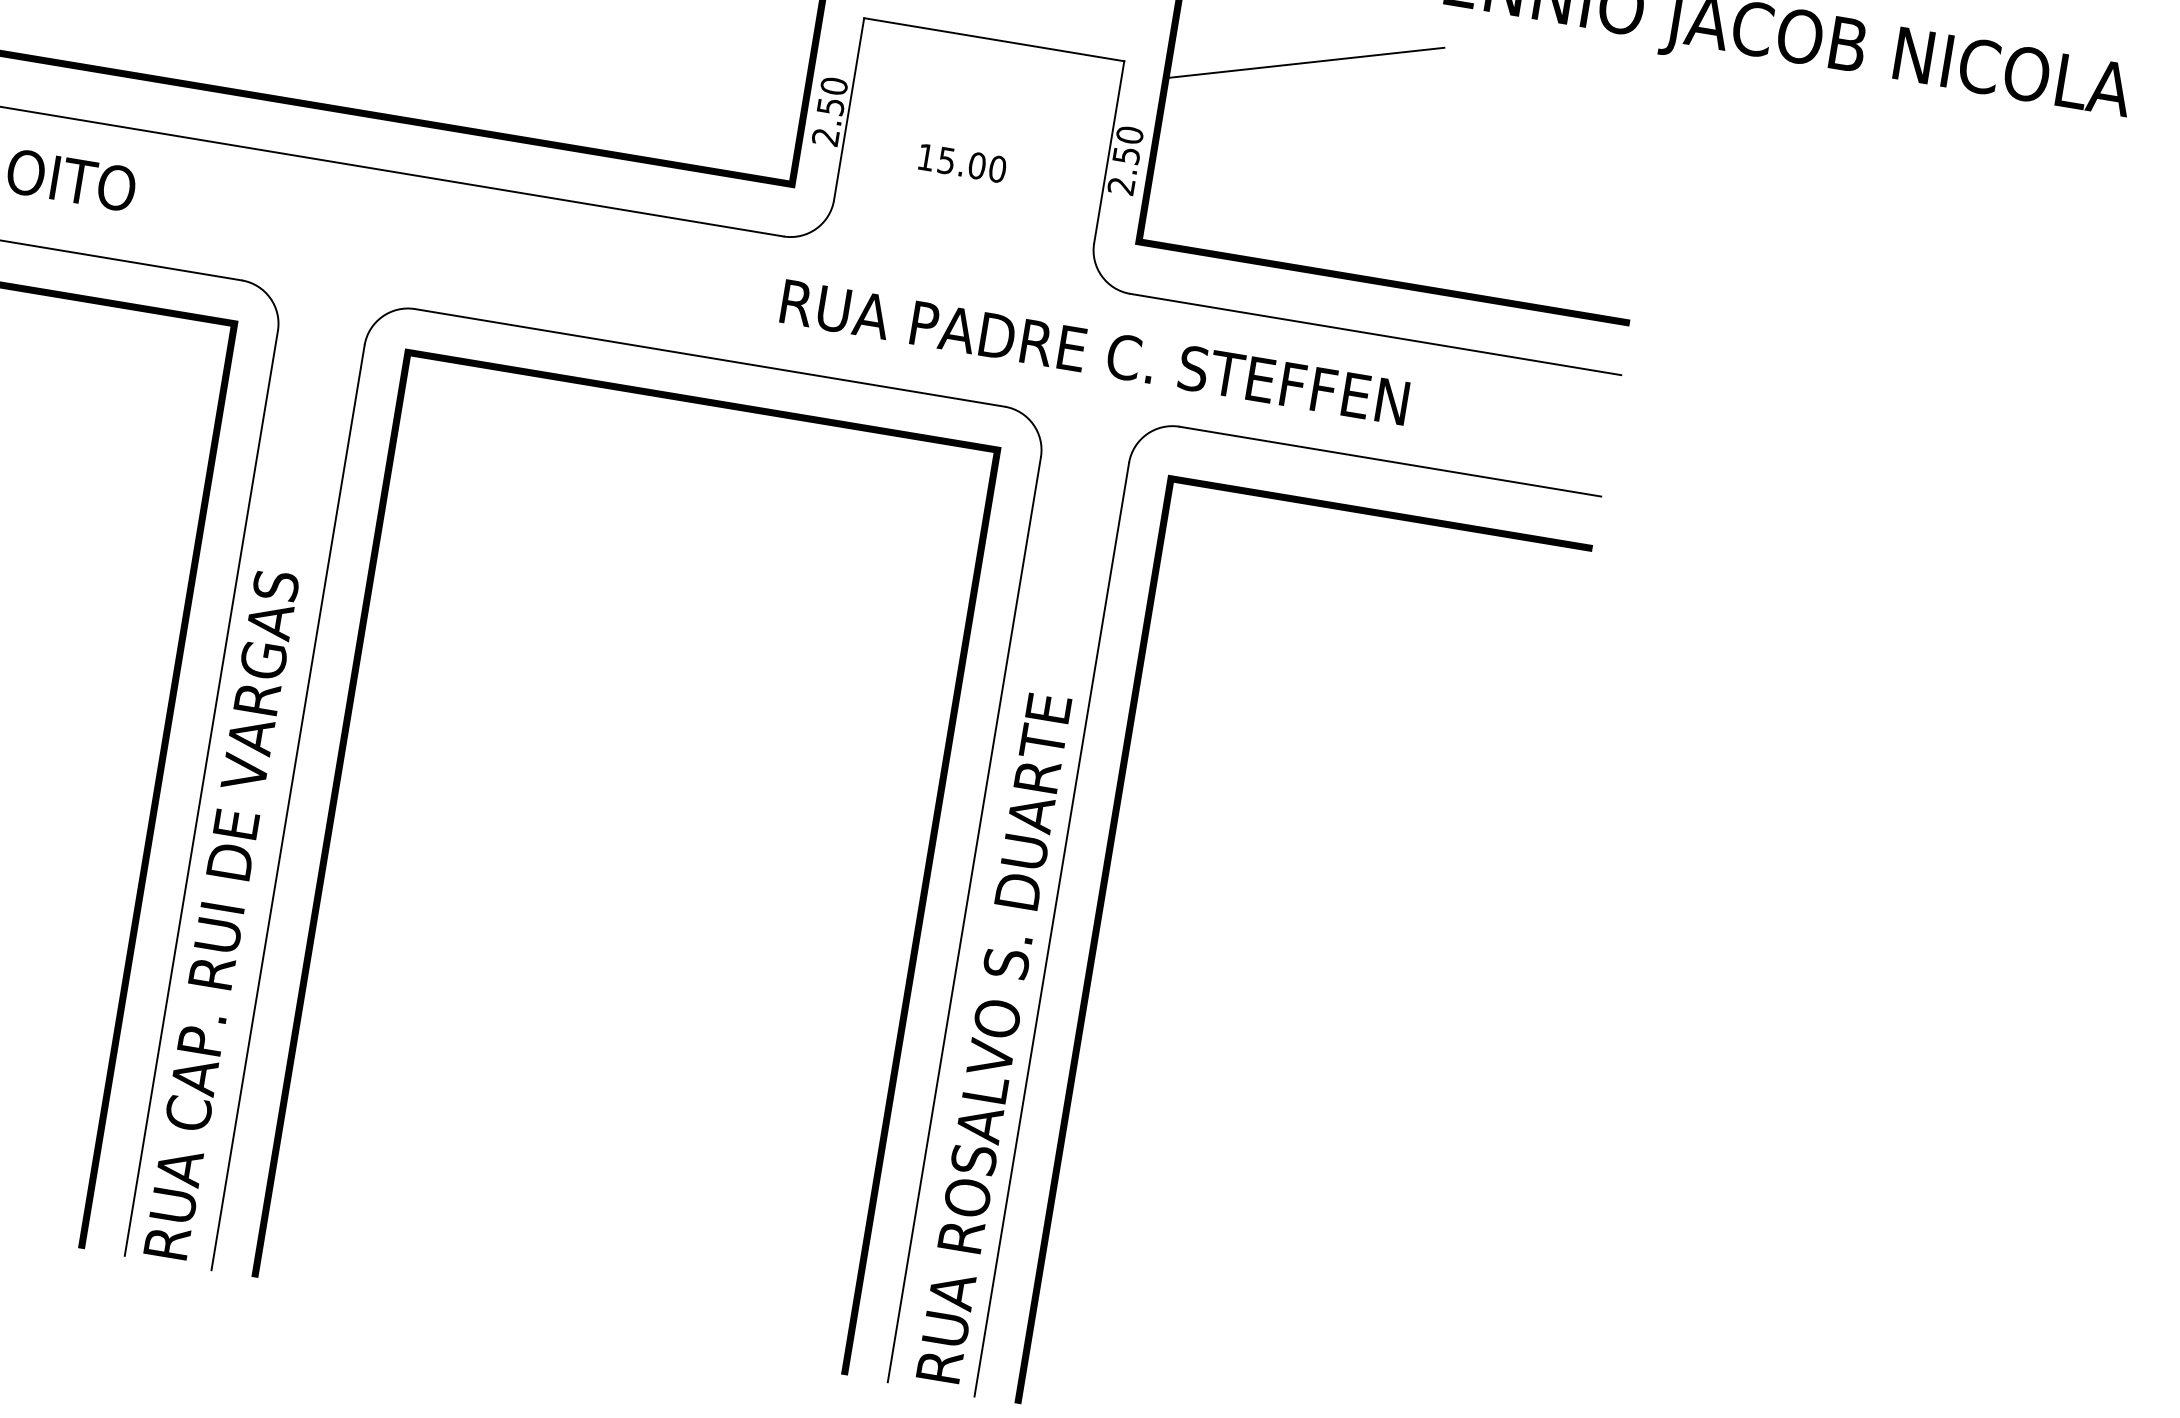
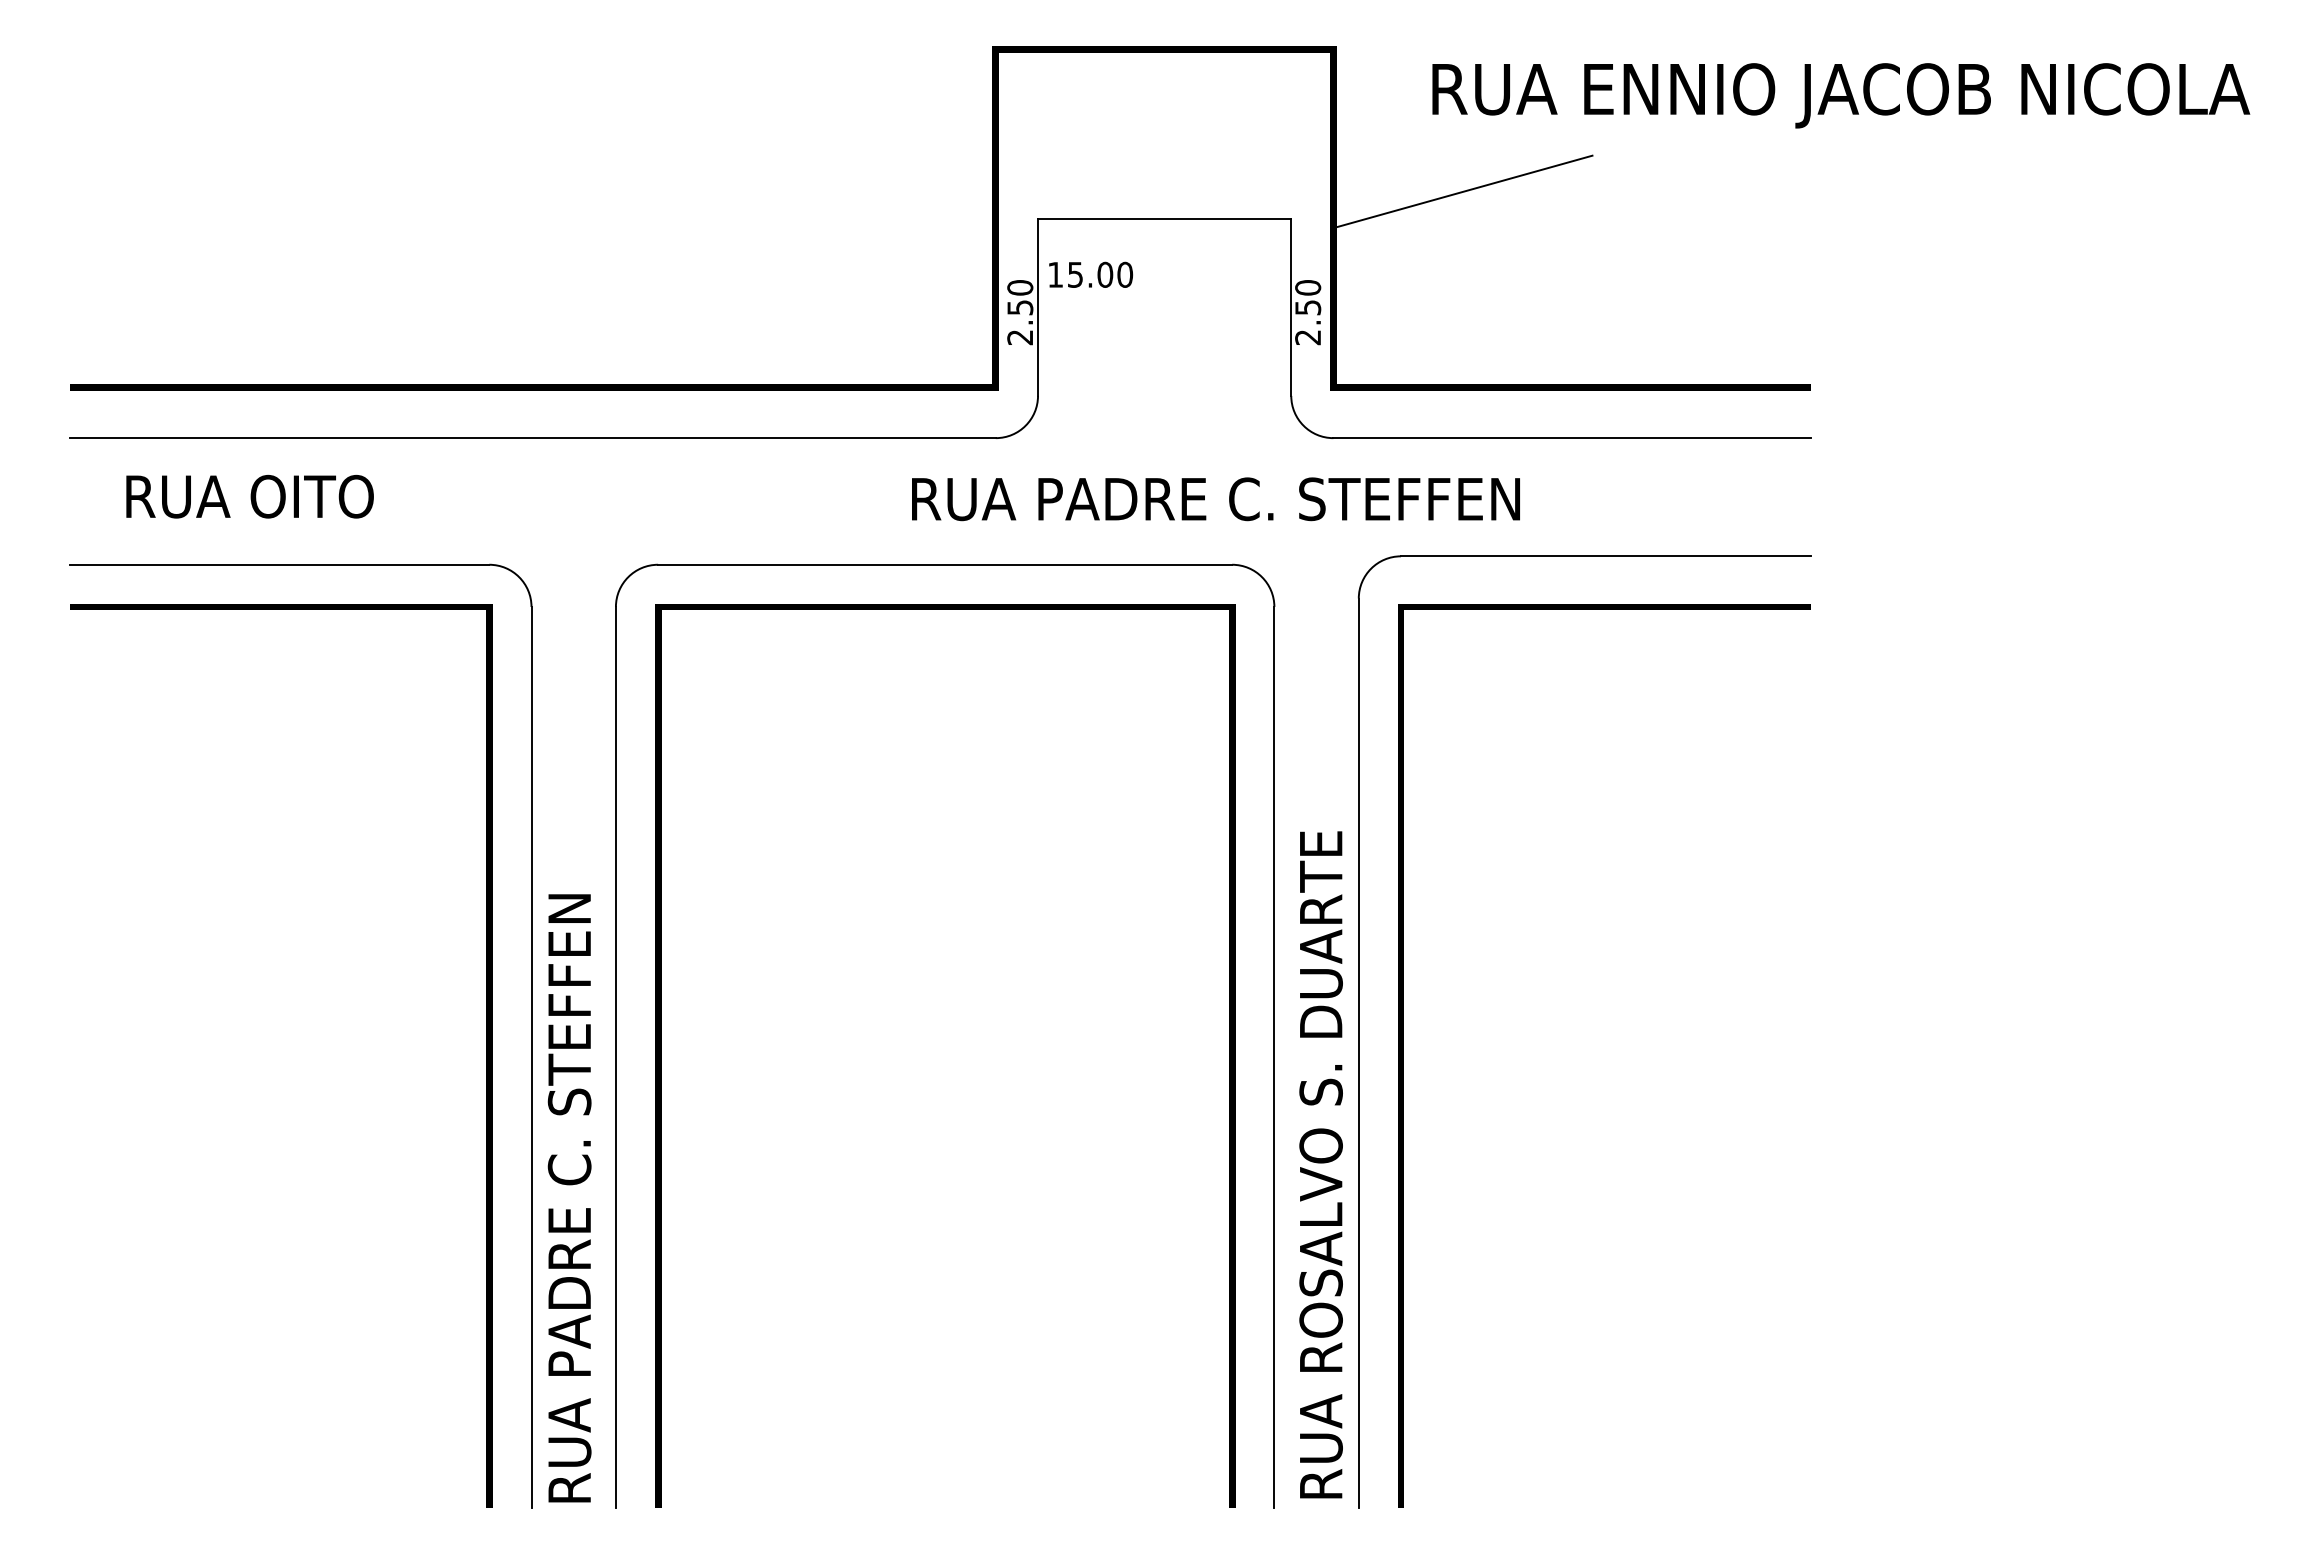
text: (962, 162) -> (1090, 274), moved
text: (1094, 352) -> (1215, 499), moved
text: (232, 850) -> (569, 1106), RUA CAP. RUI DE VARGAS -> RUA PADRE C. STEFFEN

